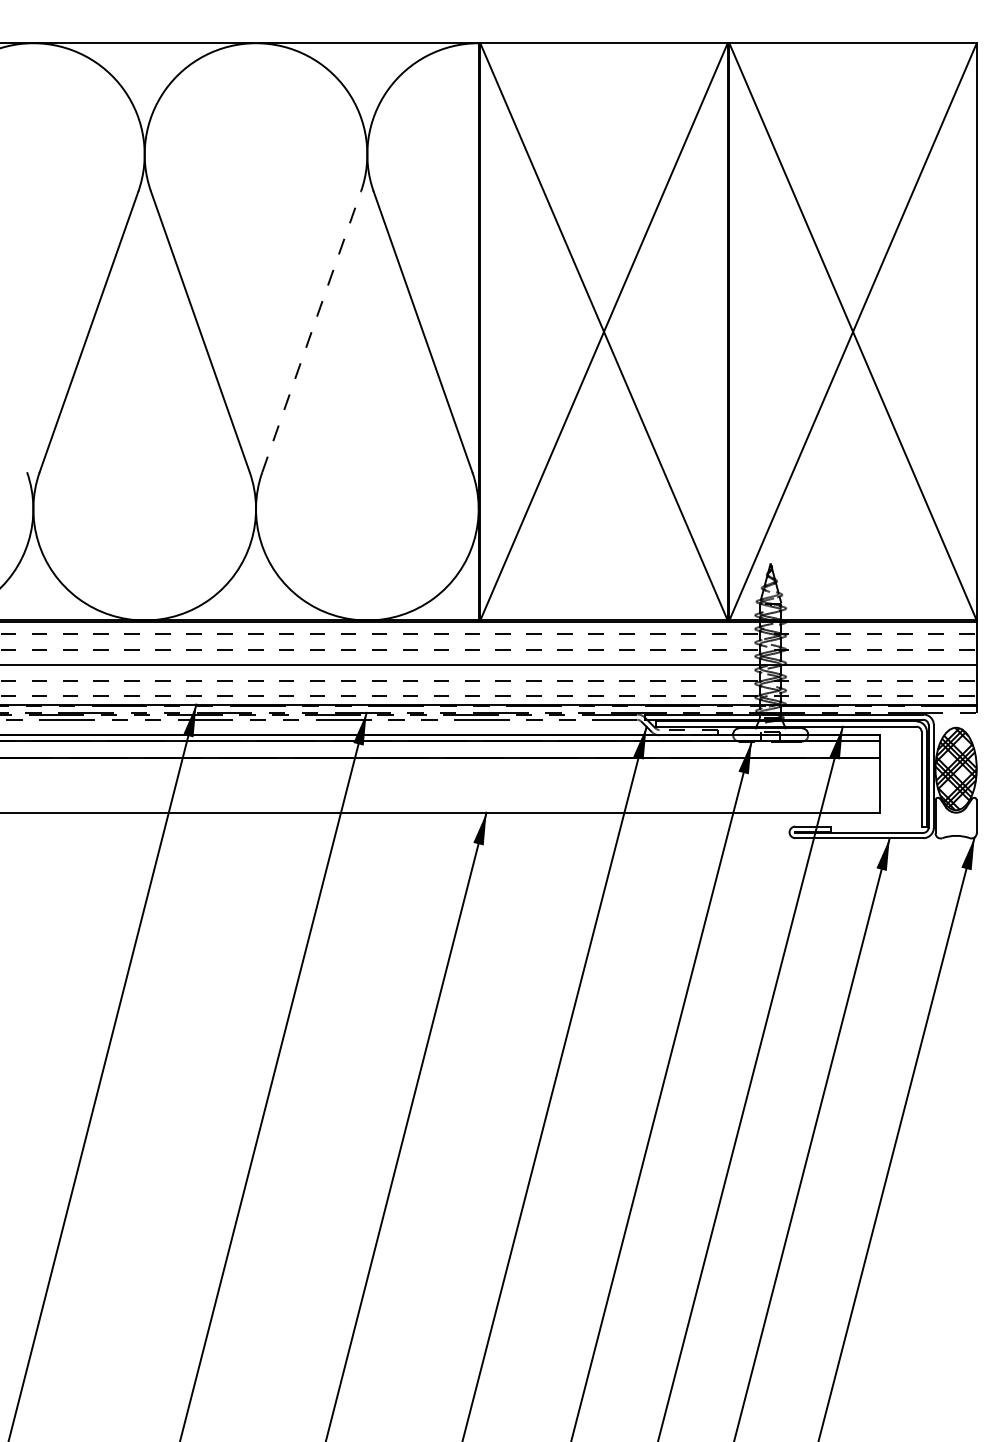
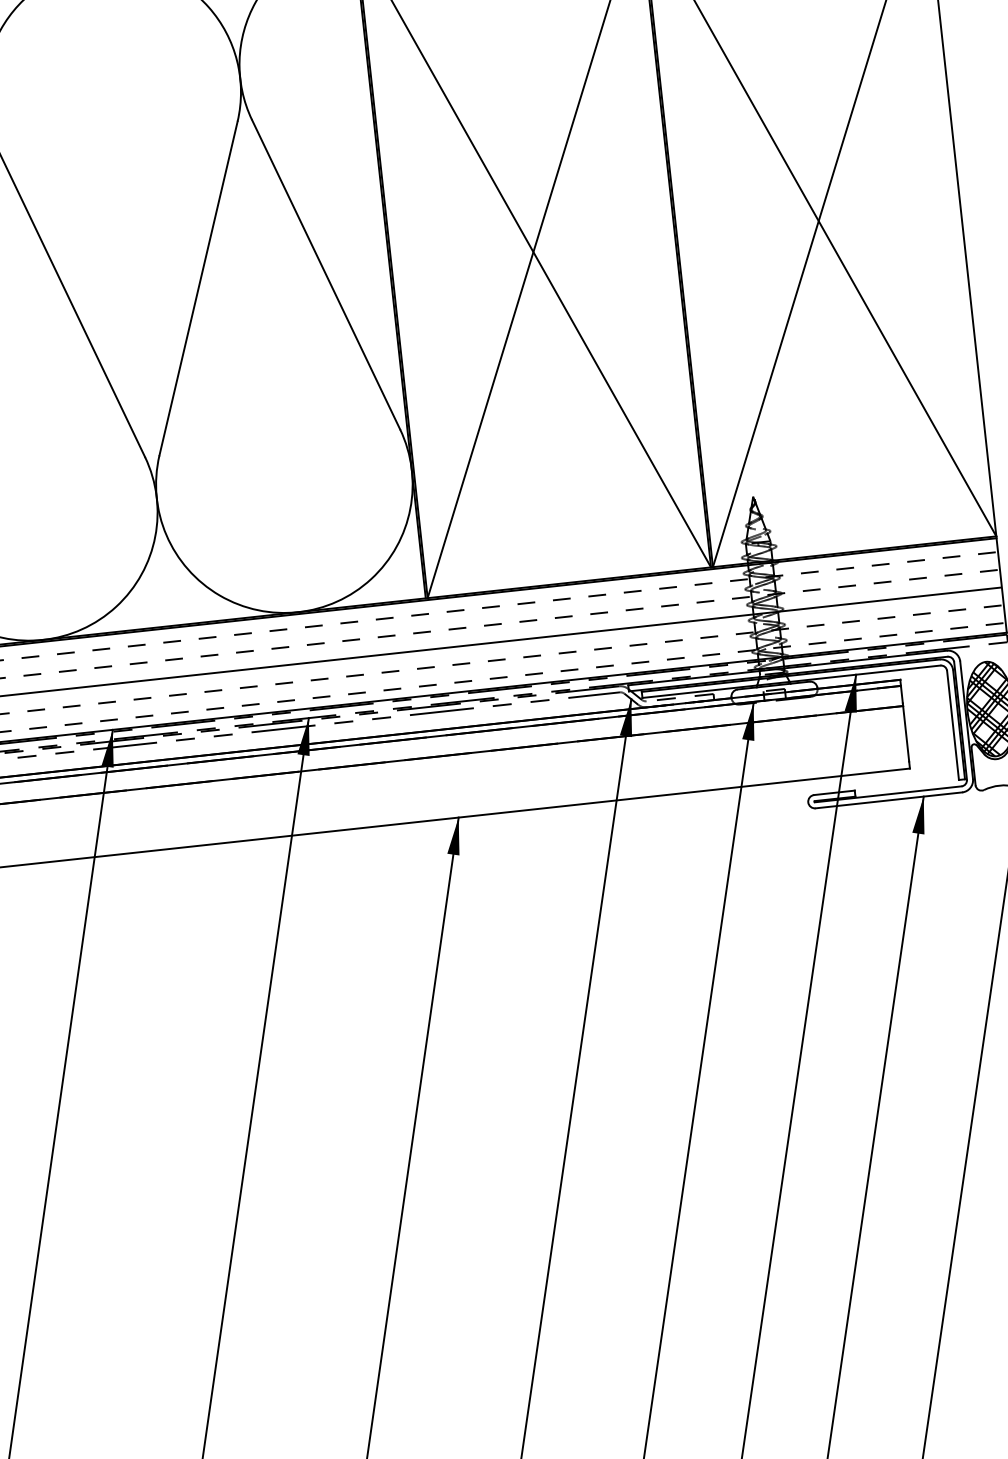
line: (311, 331) -> (198, 288), dashed -> solid

